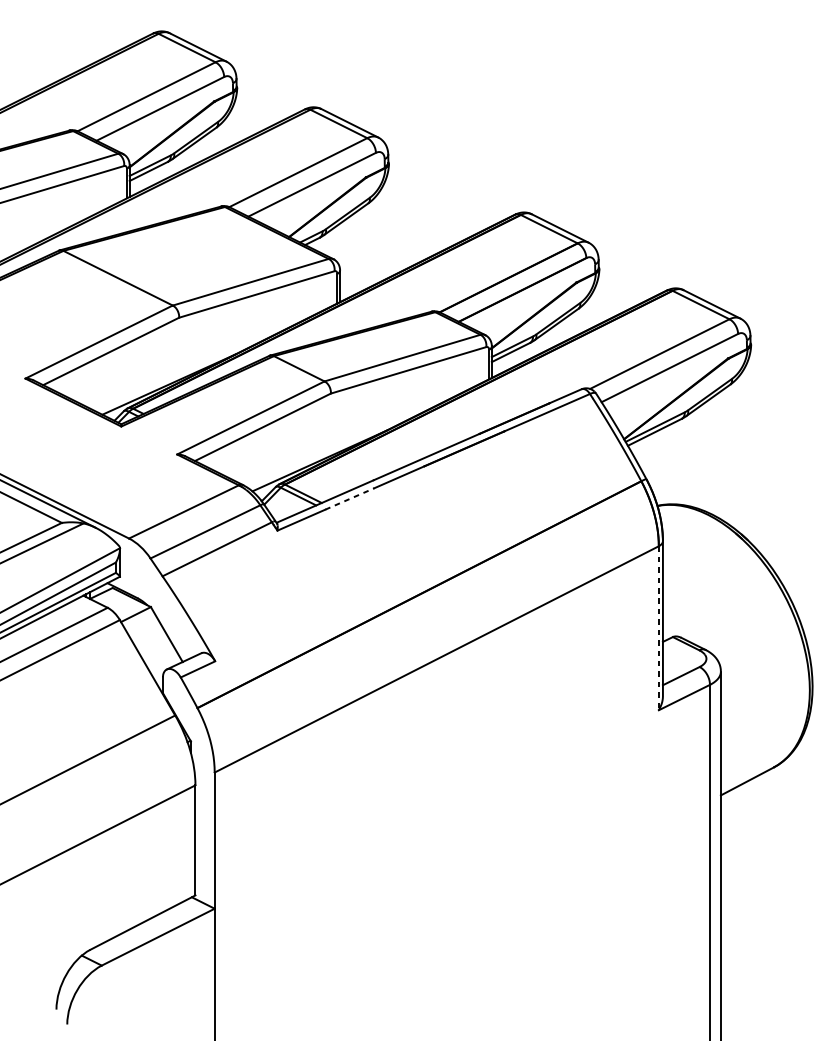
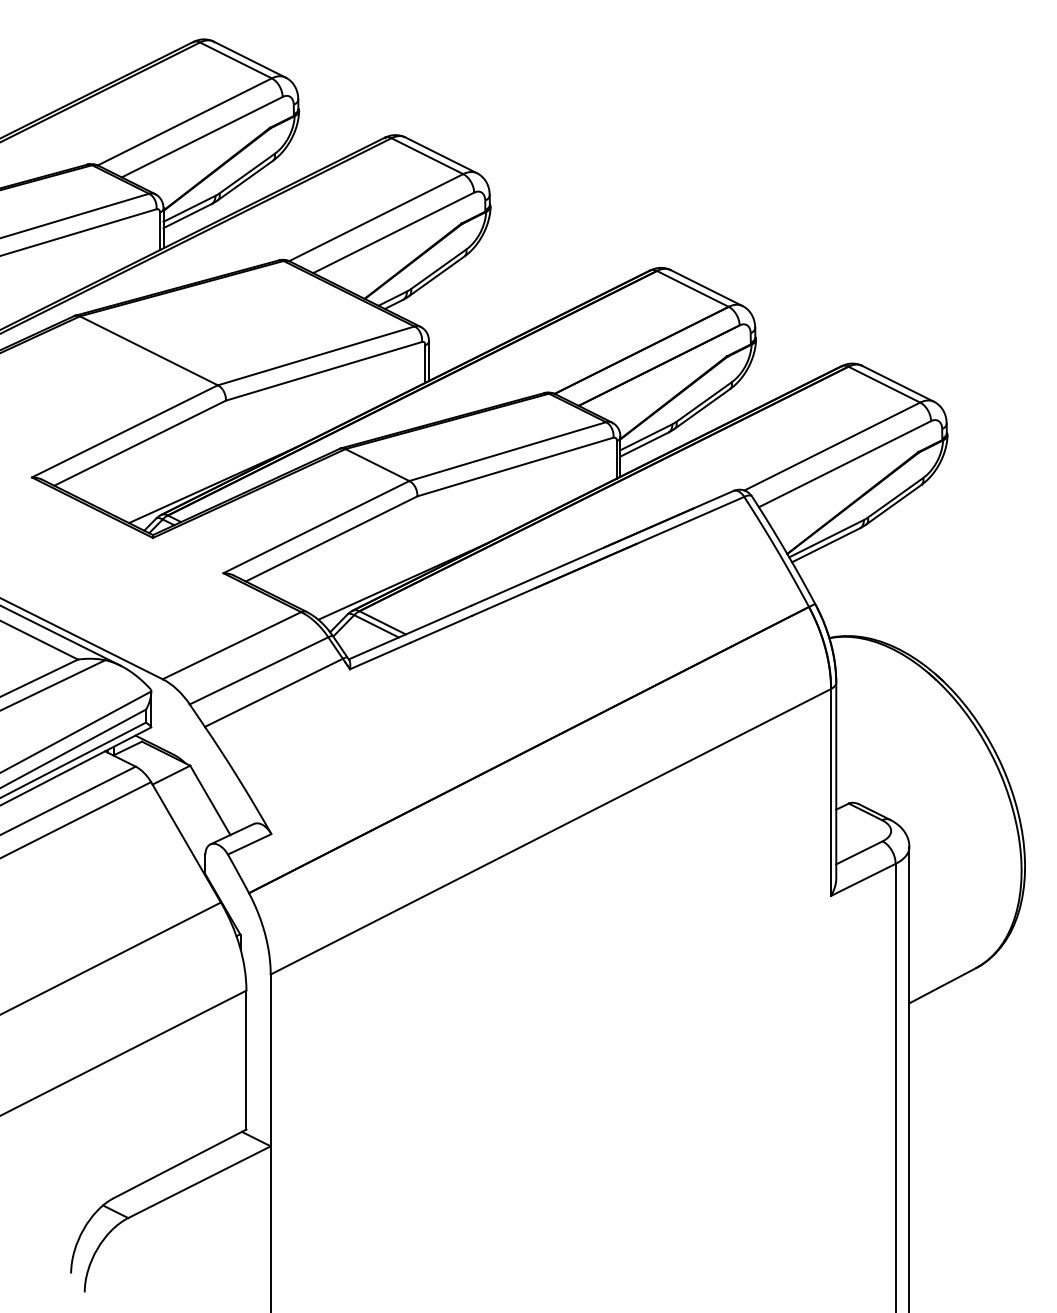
line: (350, 499) -> (441, 629), dashed -> solid
line: (659, 628) -> (831, 792), dashed -> solid

